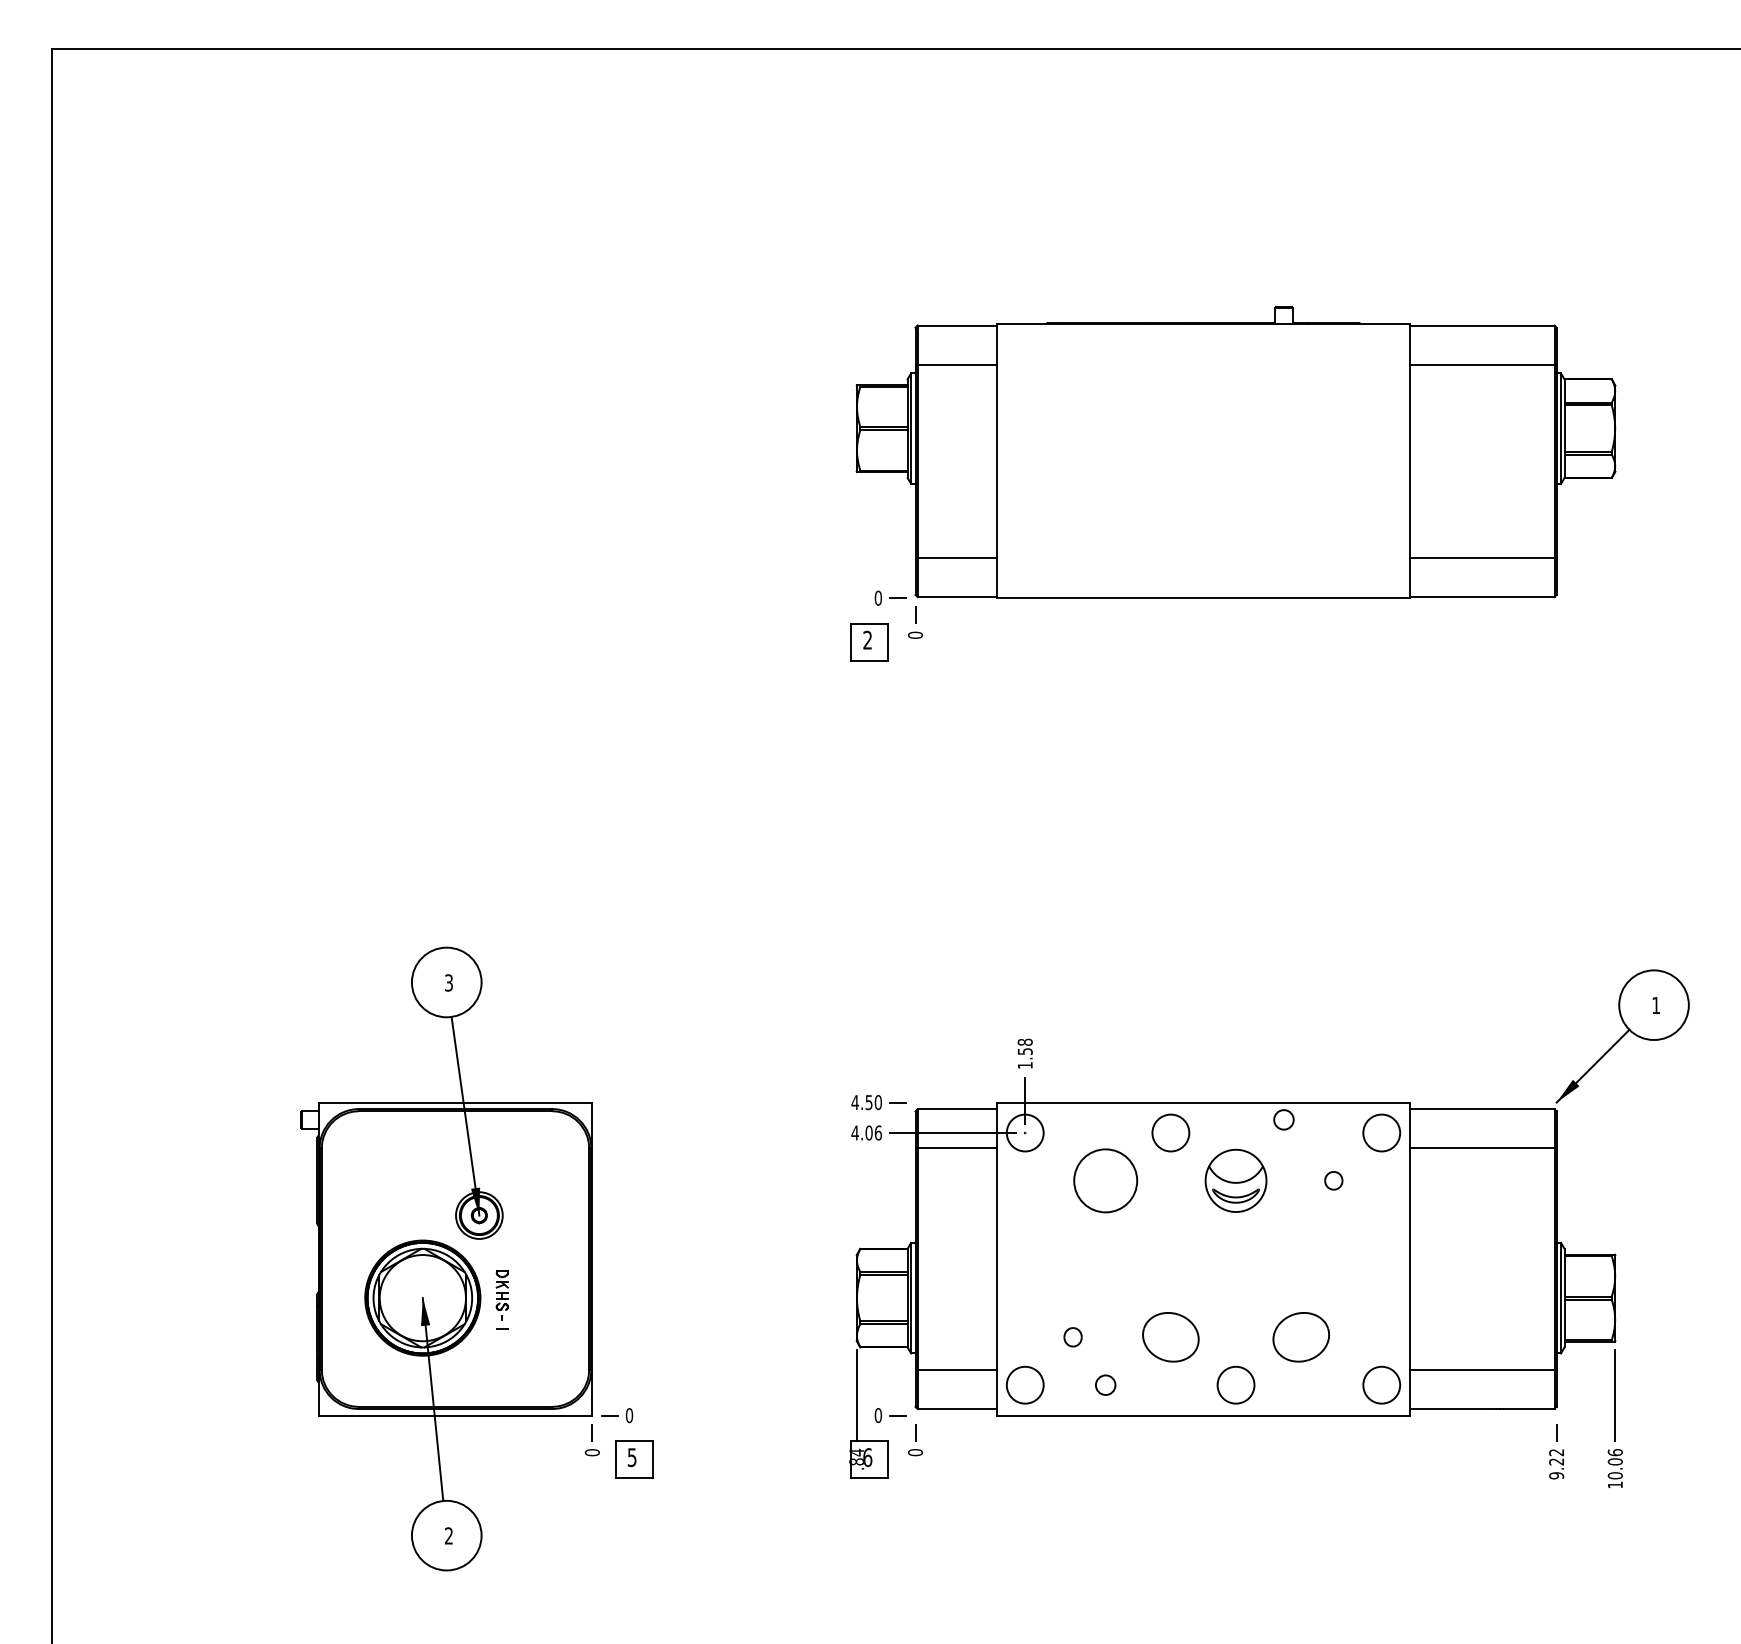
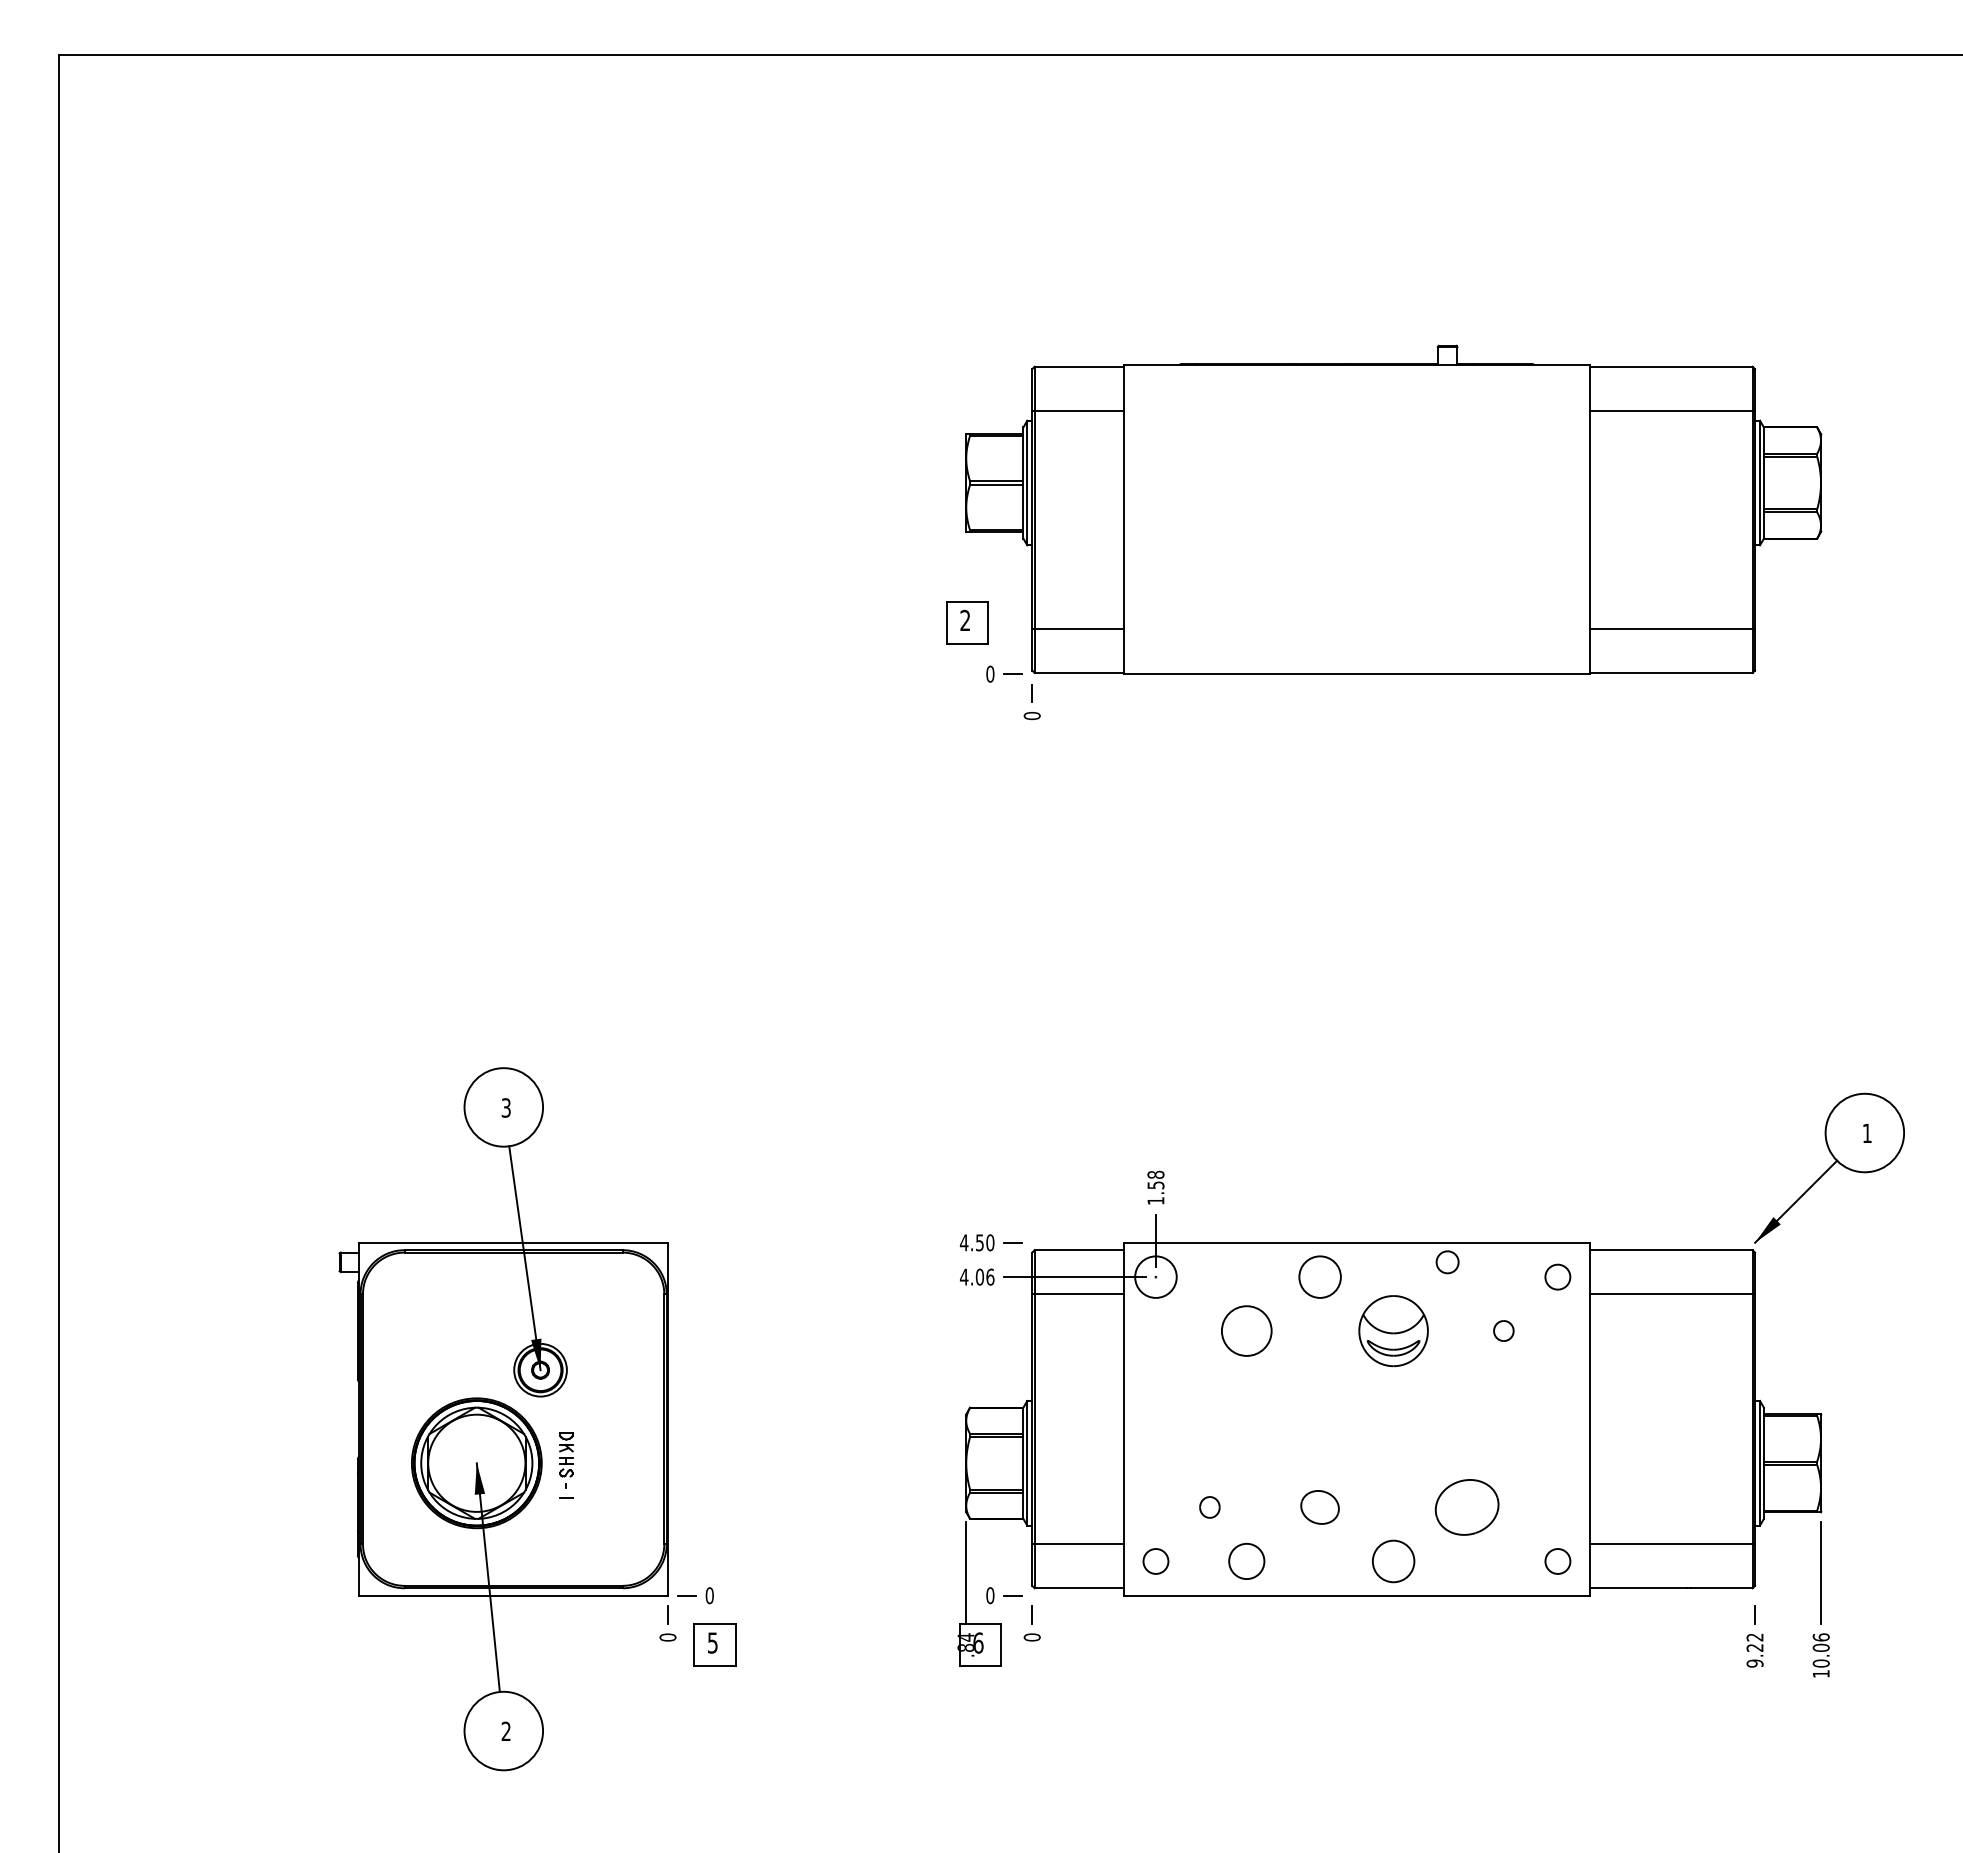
part: (869, 641) -> (967, 622), moved
circle: (1381, 1132) -> (1557, 1276), size x0.6
circle: (1105, 1180) -> (1246, 1330), size x0.7
part: (1170, 1337) -> (1319, 1507), size x0.6
circle: (1024, 1385) -> (1155, 1561), size x0.6
circle: (1105, 1385) -> (1246, 1561), size x1.6
circle: (1381, 1385) -> (1557, 1561), size x0.6

